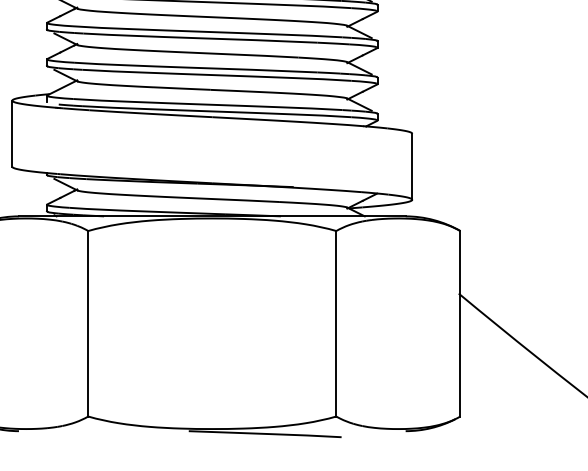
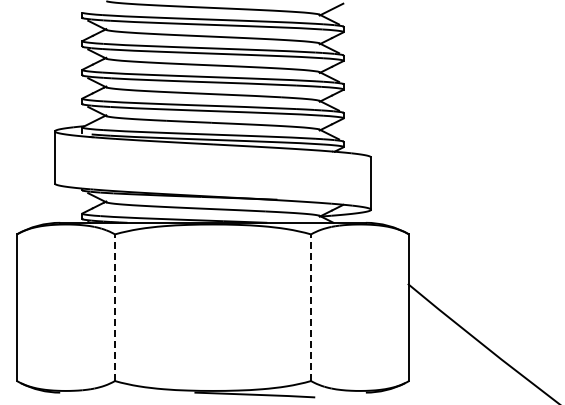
line: (87, 323) -> (114, 307), solid -> dashed
line: (336, 323) -> (311, 307), solid -> dashed

